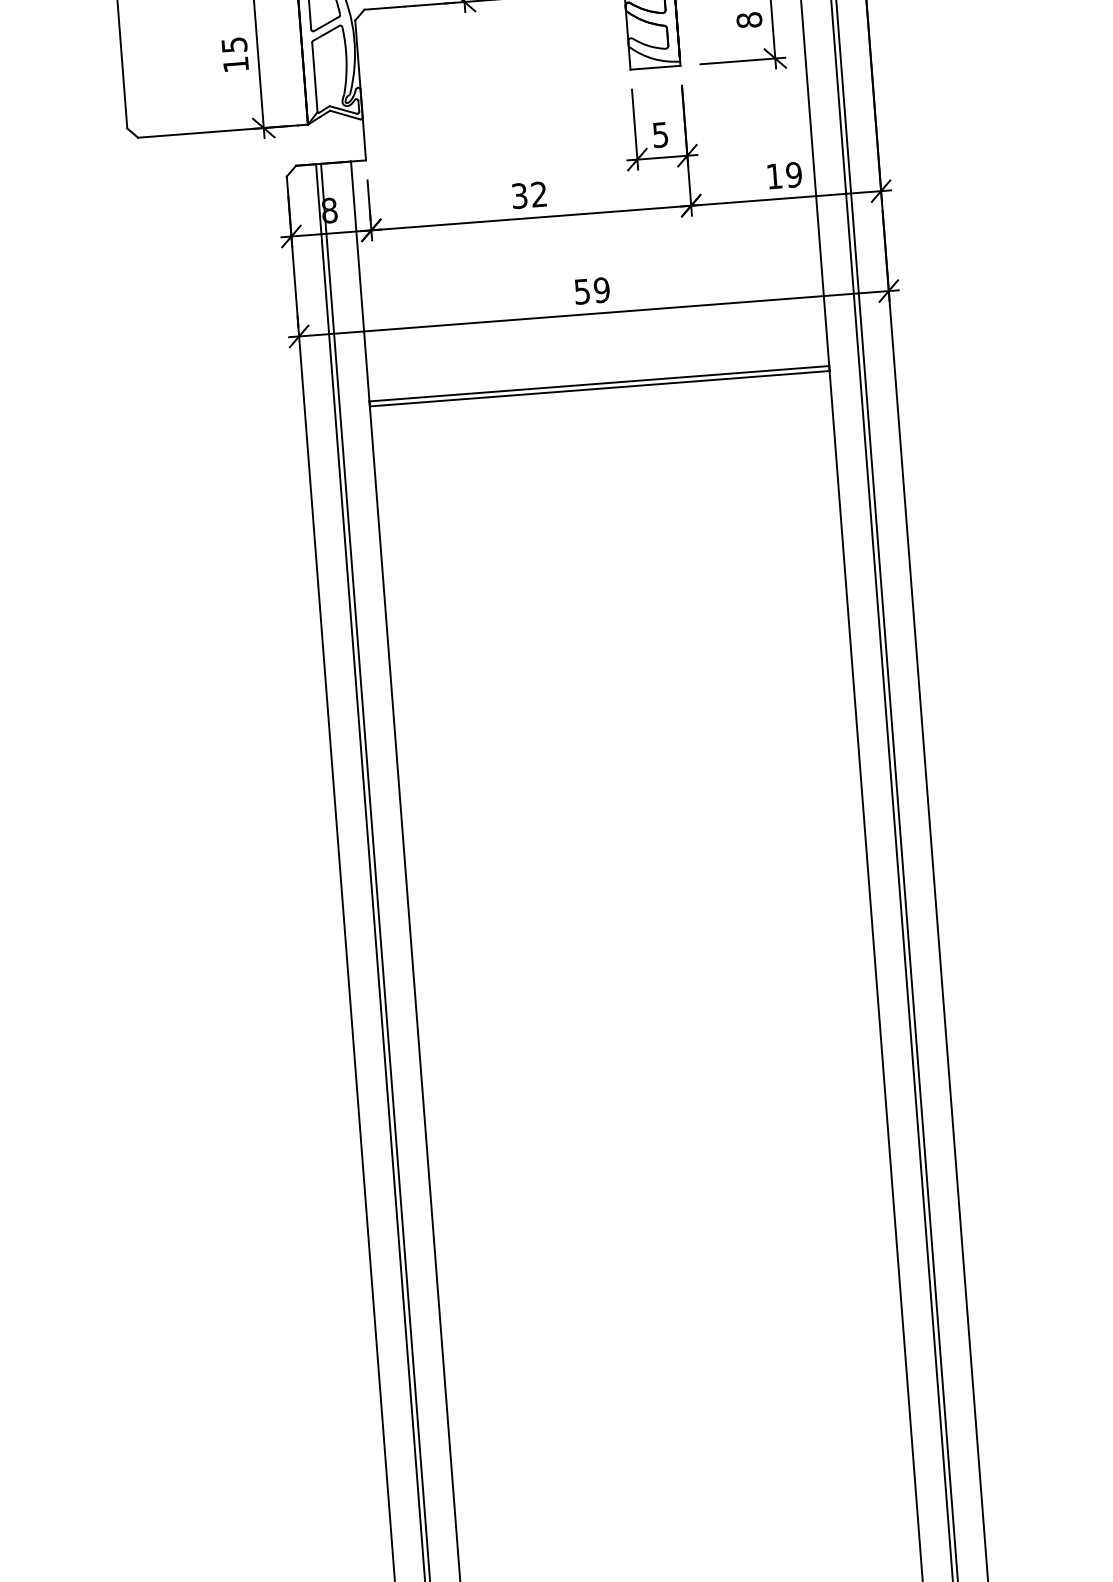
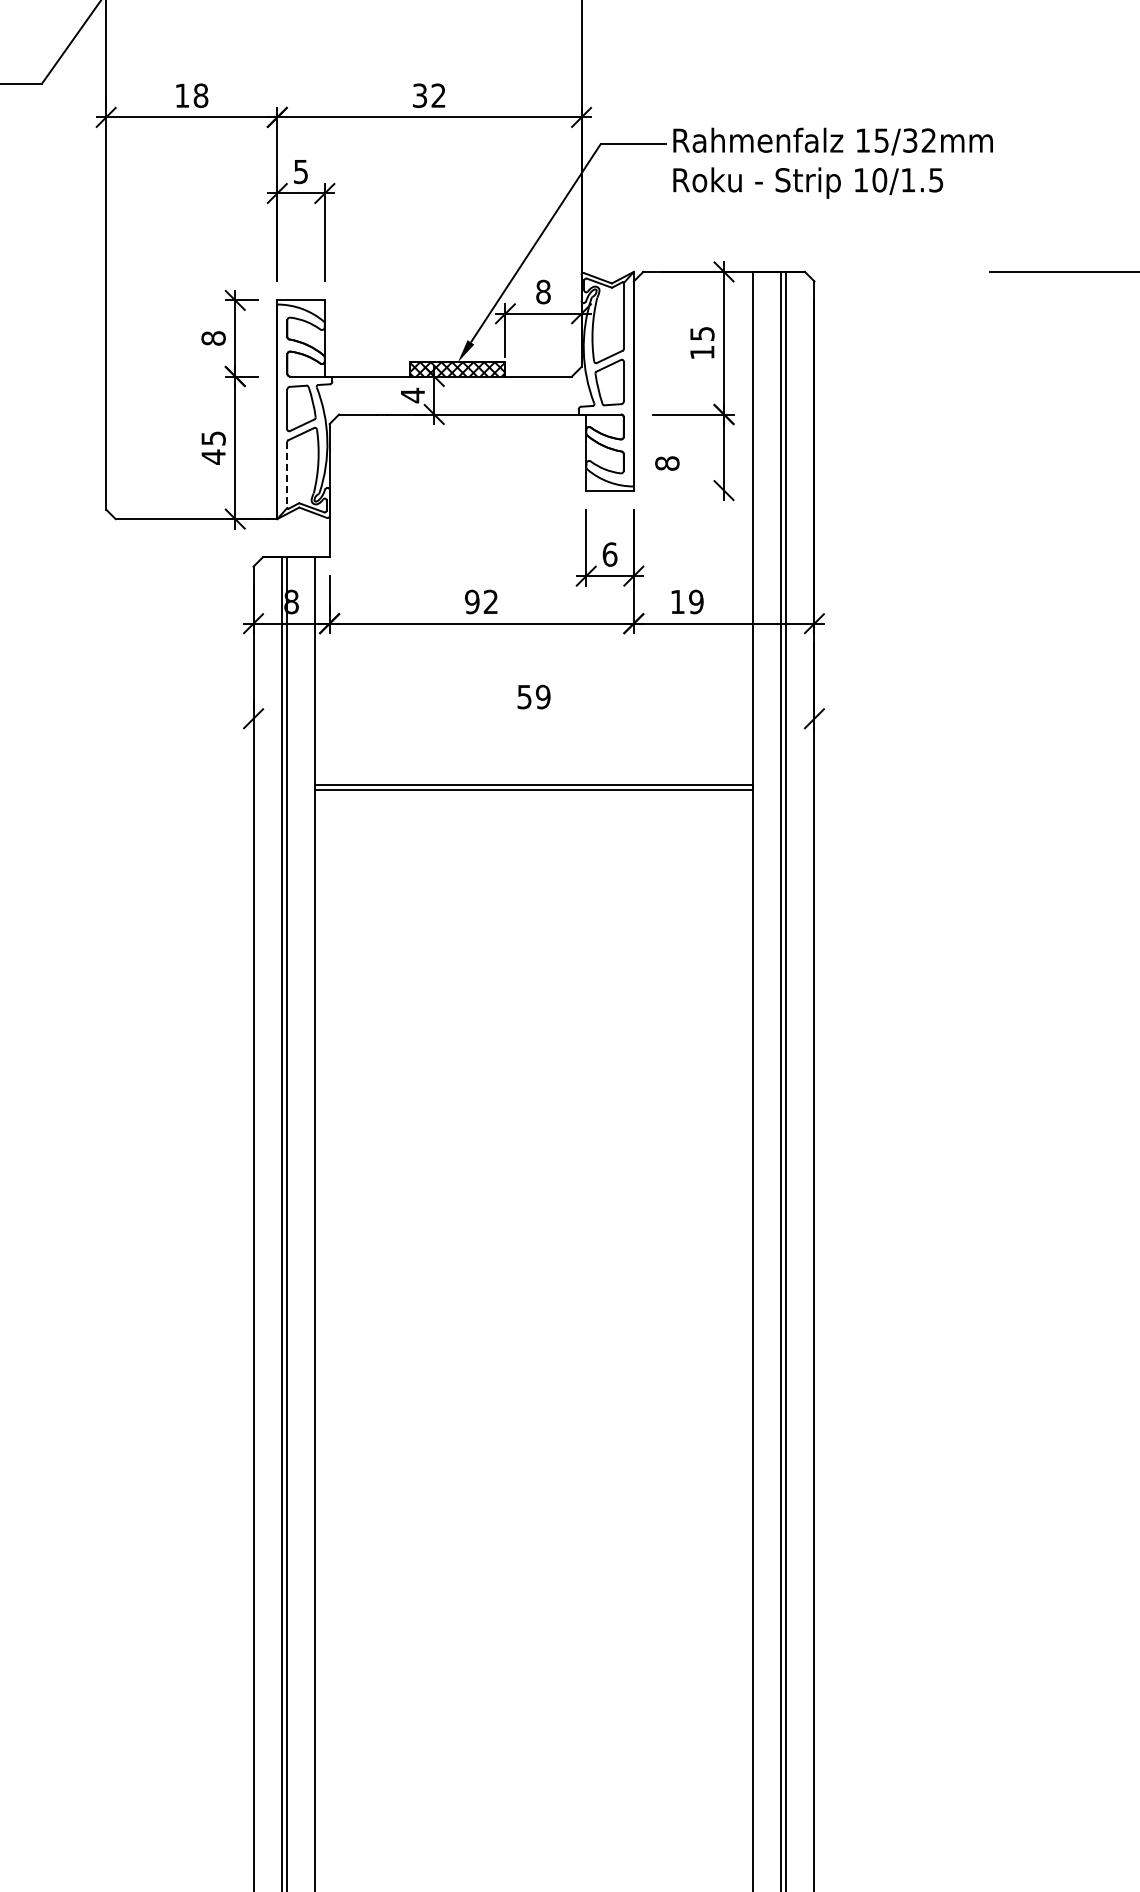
text: (749, 20) -> (667, 463), moved
line: (742, 60) -> (692, 490), removed
text: (235, 63) -> (213, 456), 15 -> 45
line: (315, 77) -> (287, 475), solid -> dashed
text: (660, 134) -> (609, 554), 5 -> 6
text: (784, 175) -> (687, 601), moved
text: (519, 195) -> (472, 601), 32 -> 92
line: (593, 313) -> (533, 718), removed

